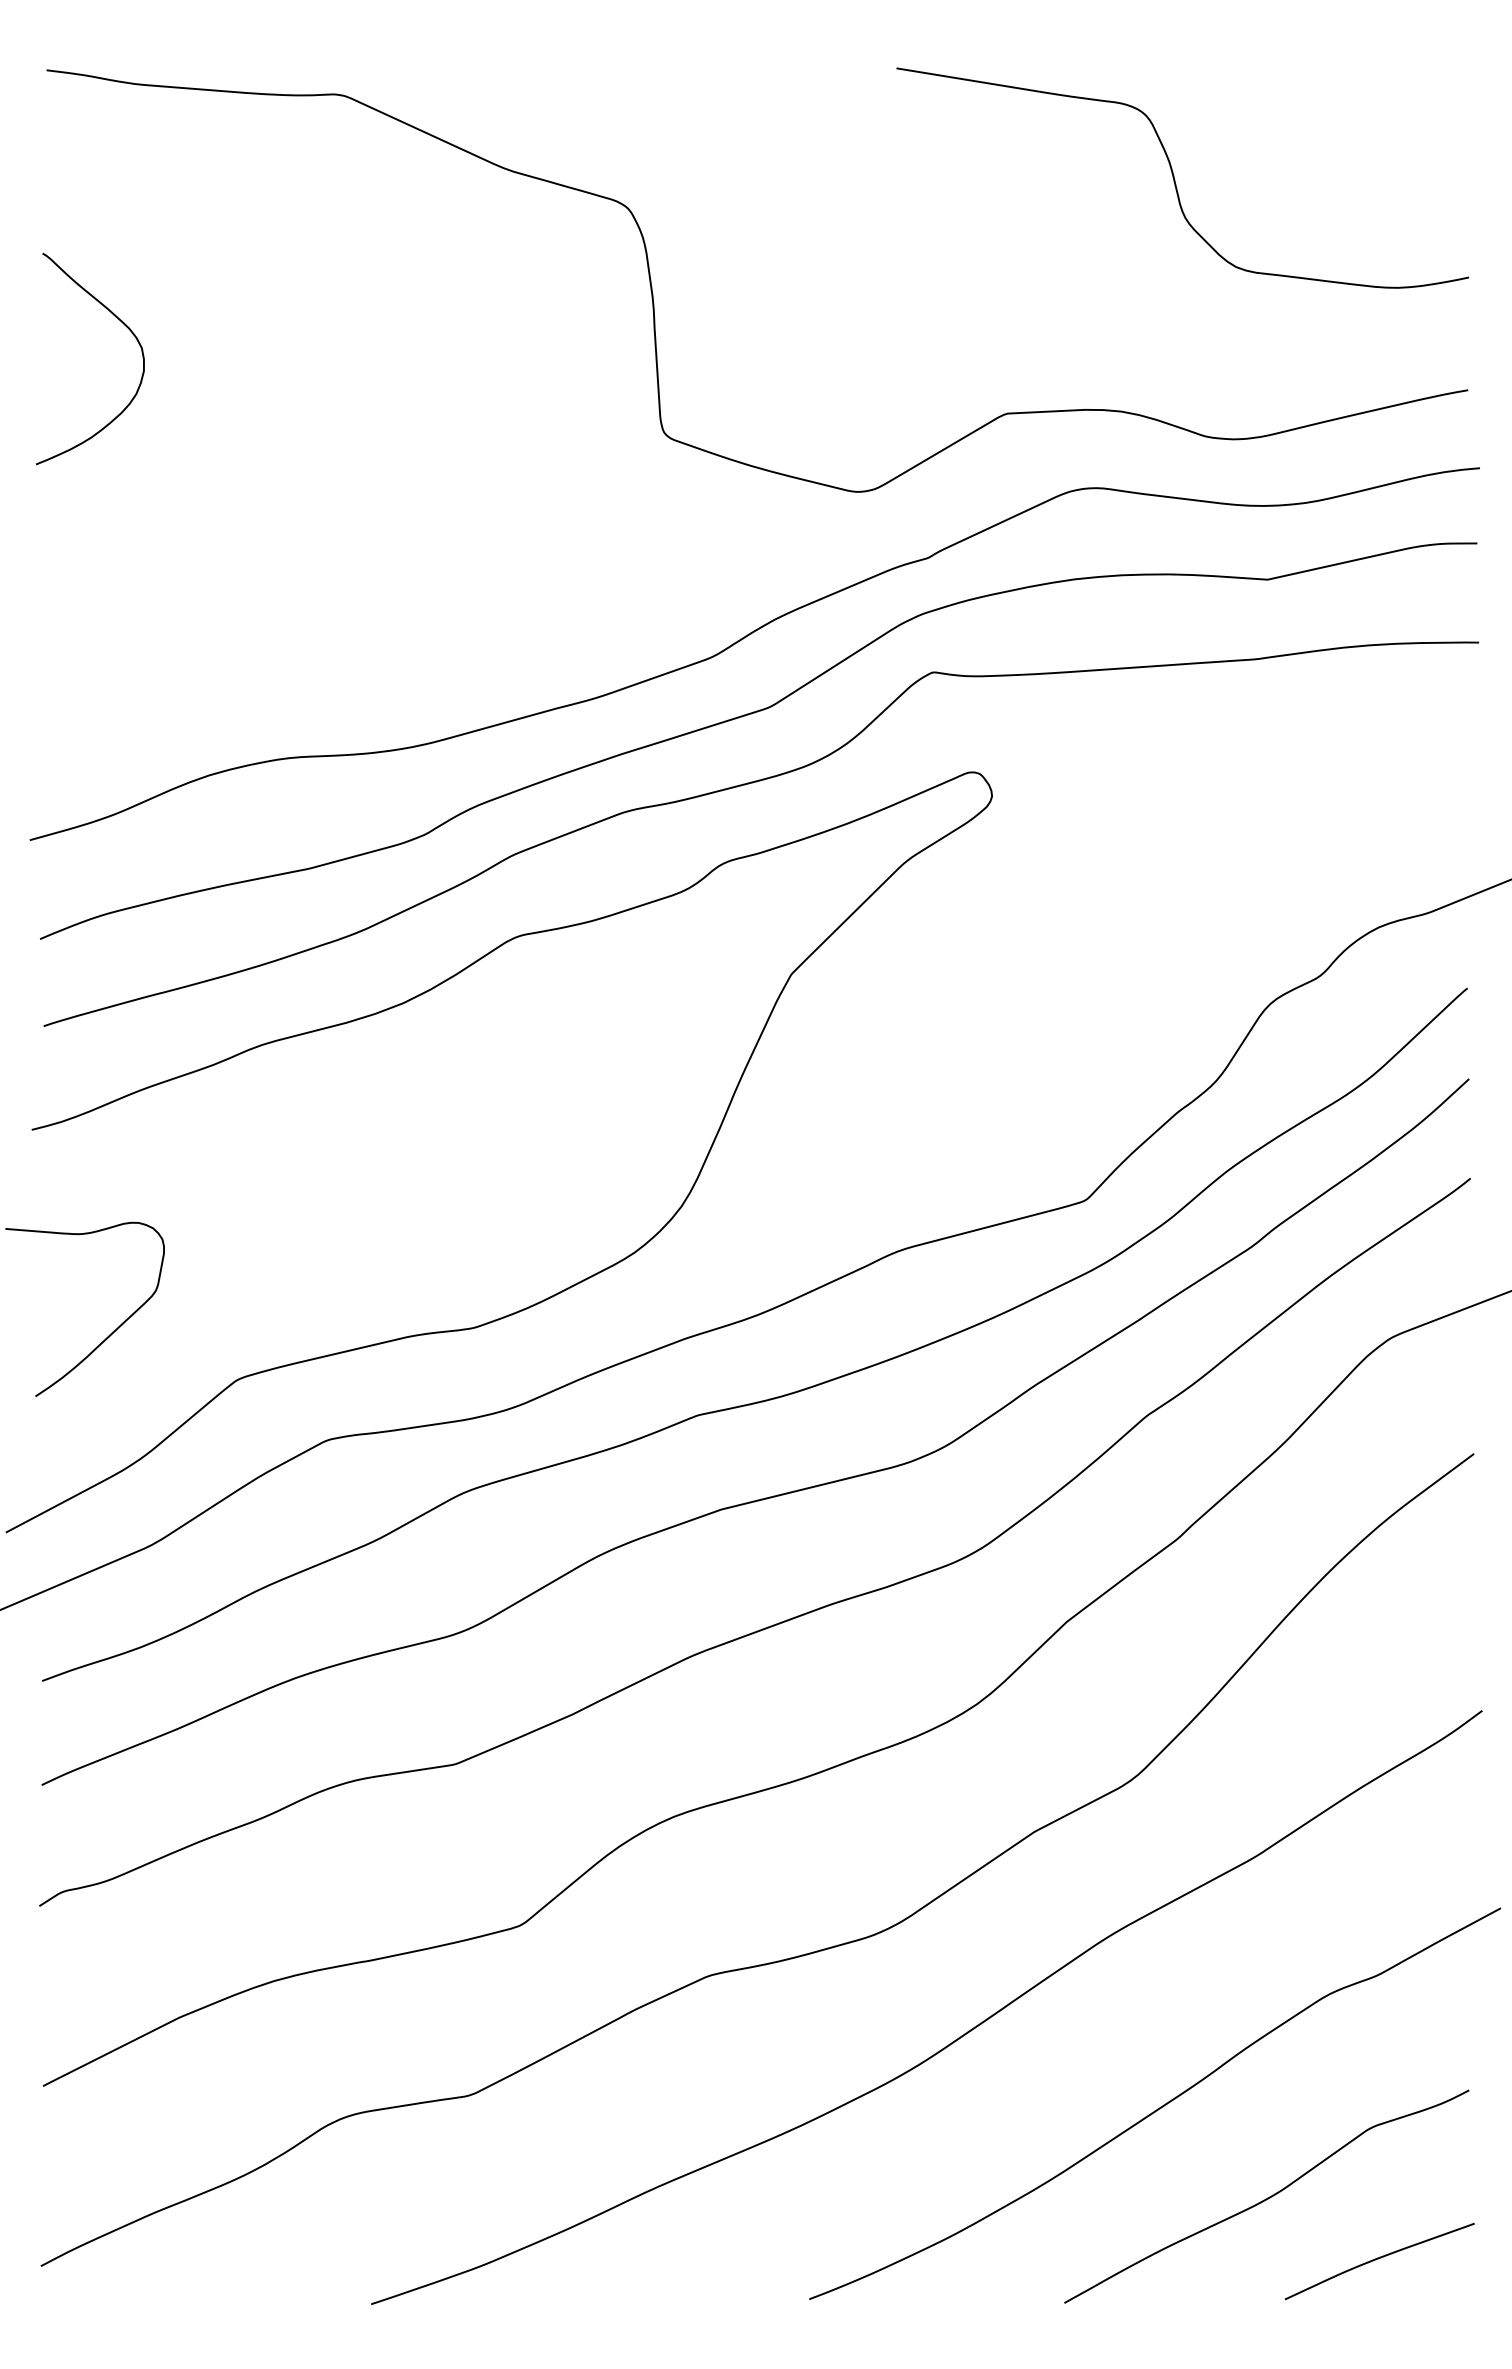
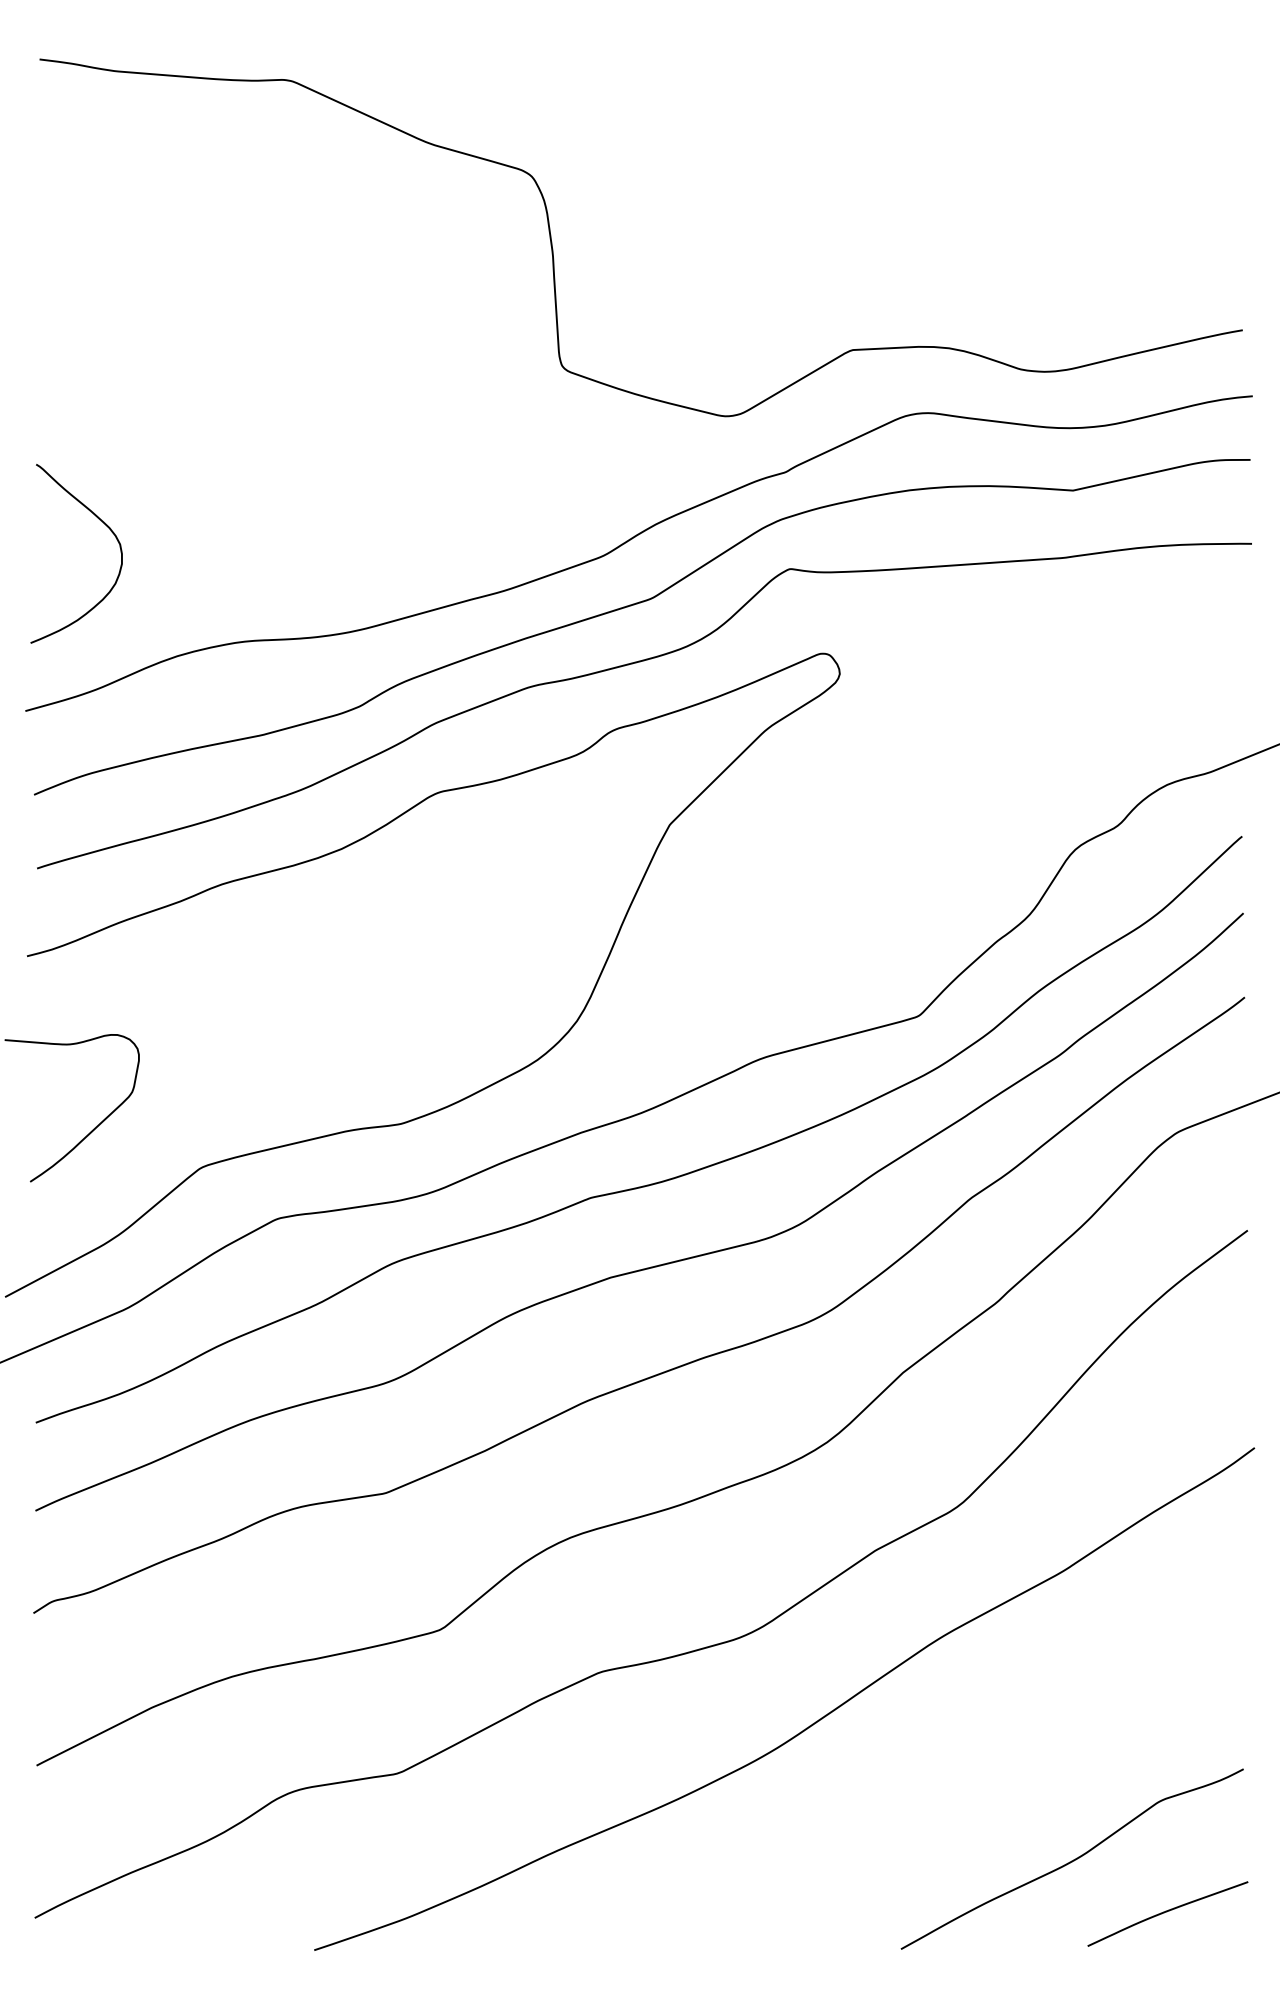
curve: (1176, 181) -> (995, 153), removed
curve: (117, 319) -> (99, 520), moved
curve: (1157, 2108) -> (979, 1784), removed

